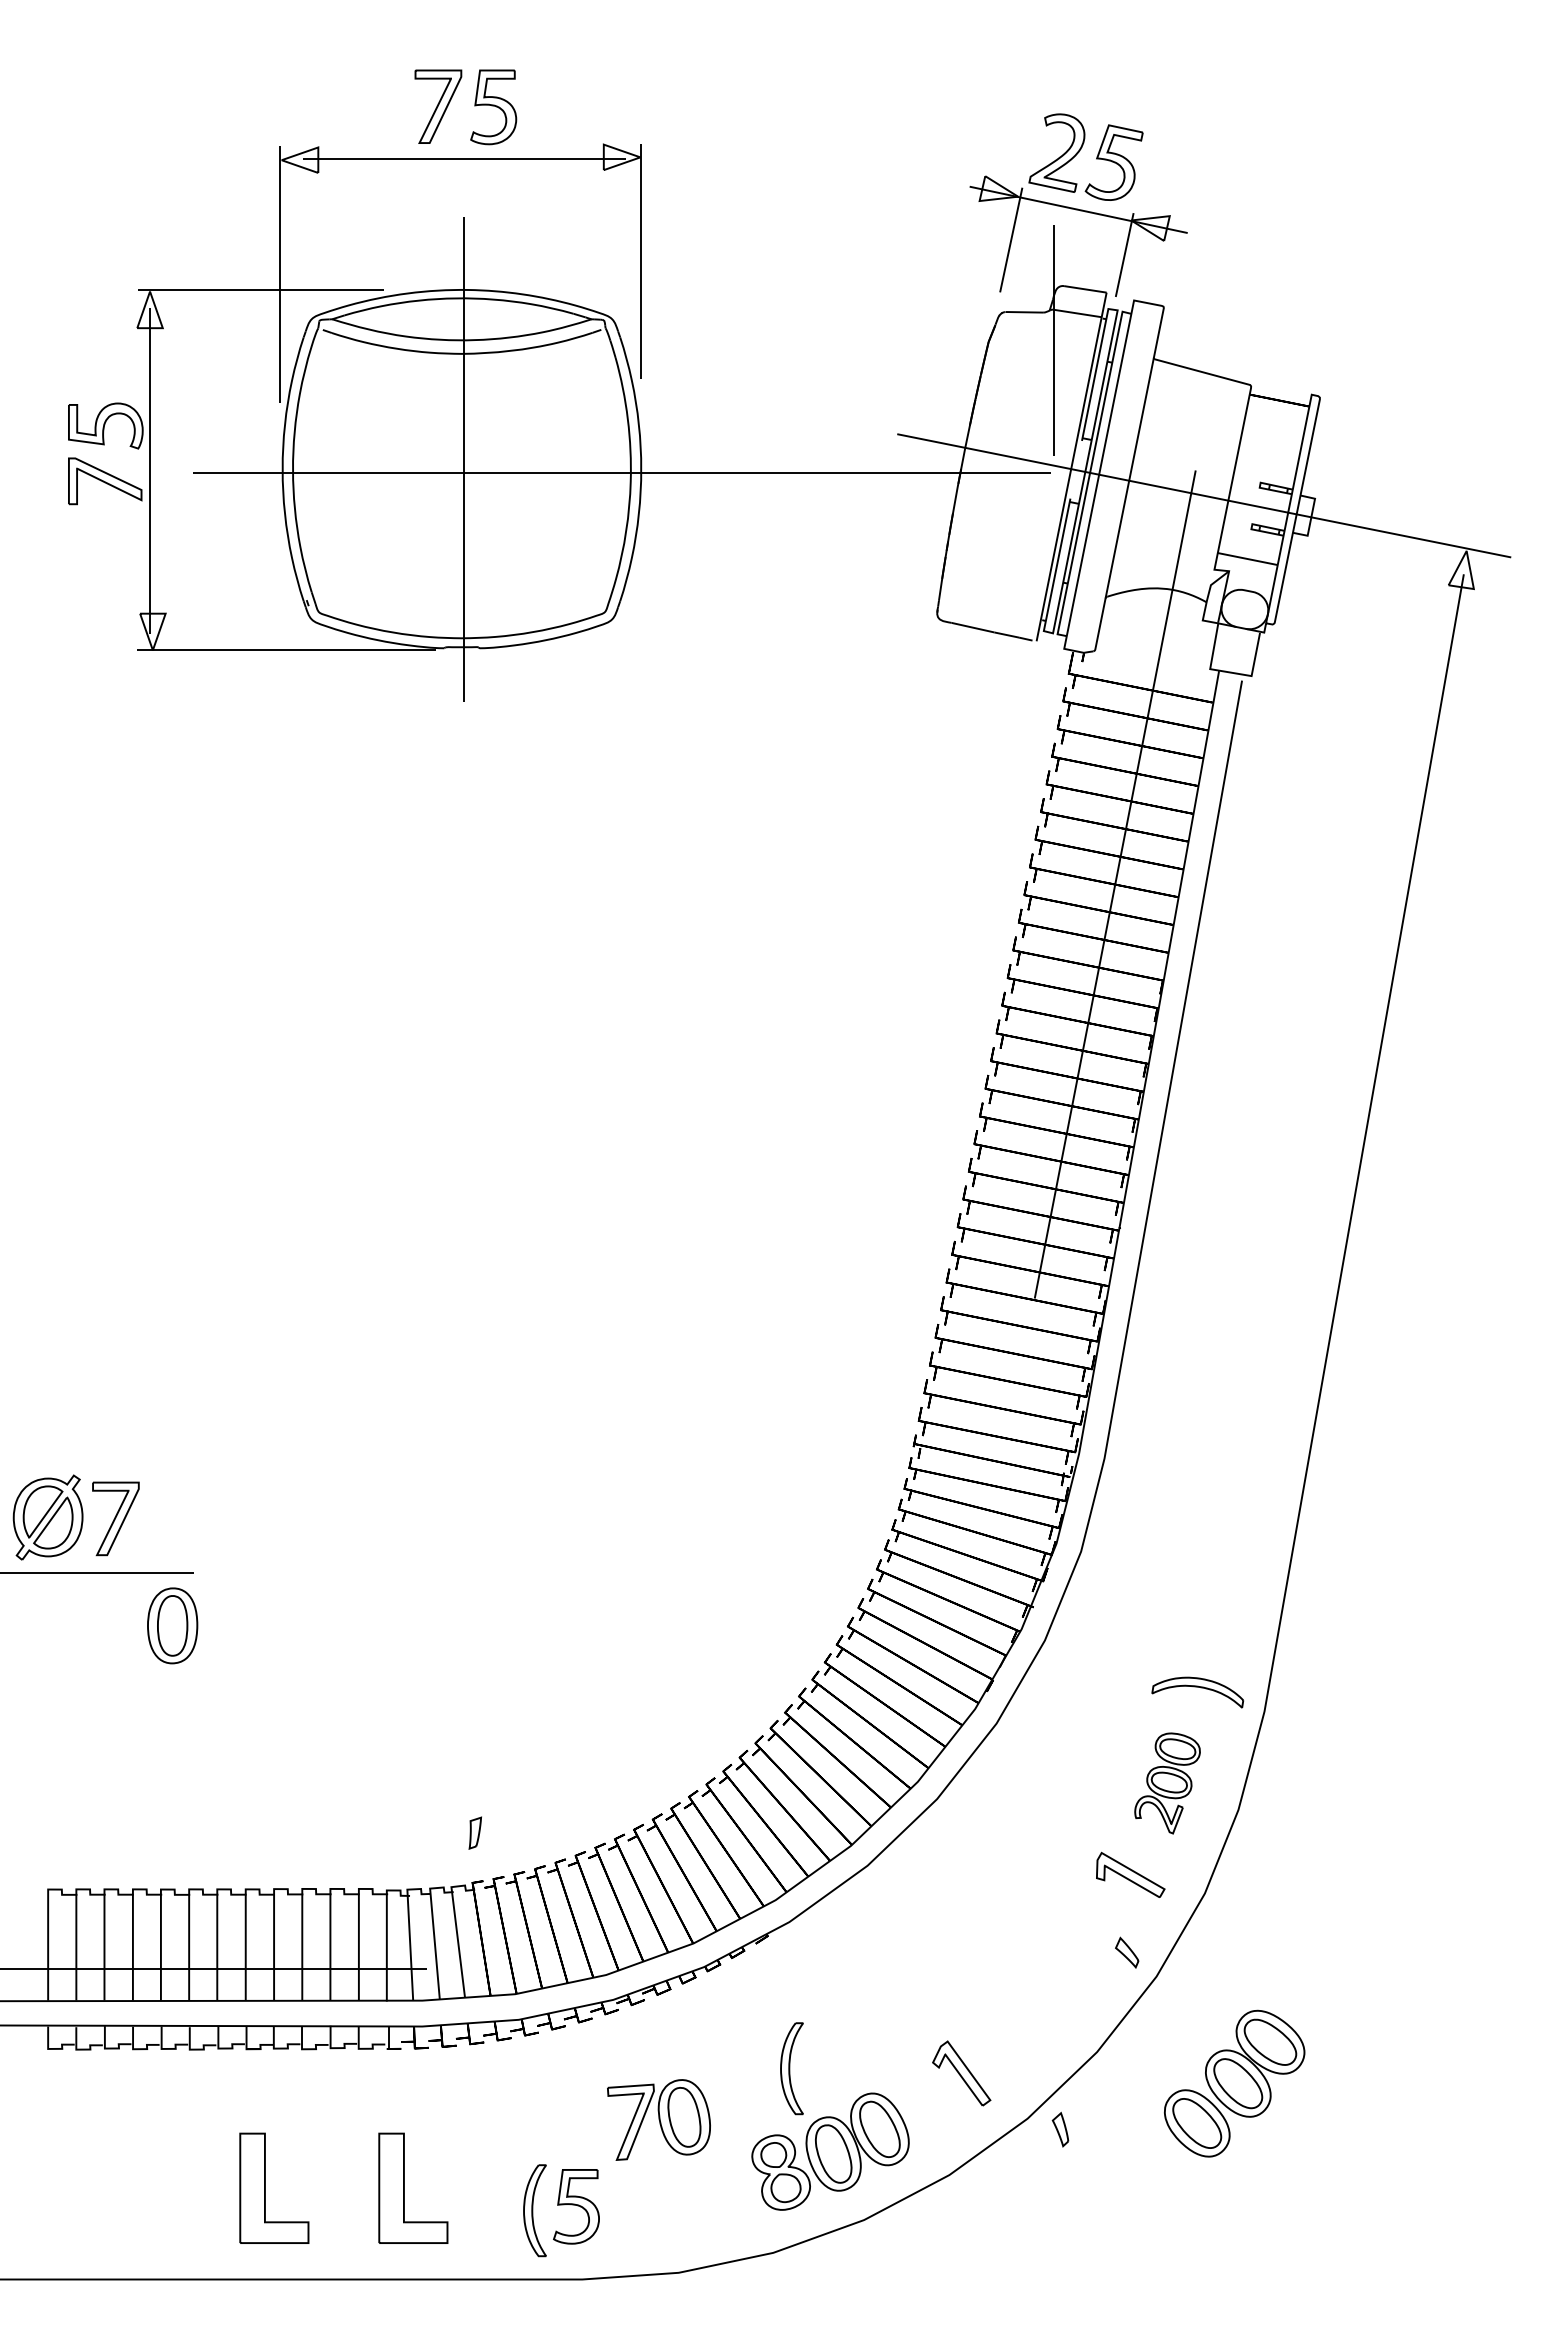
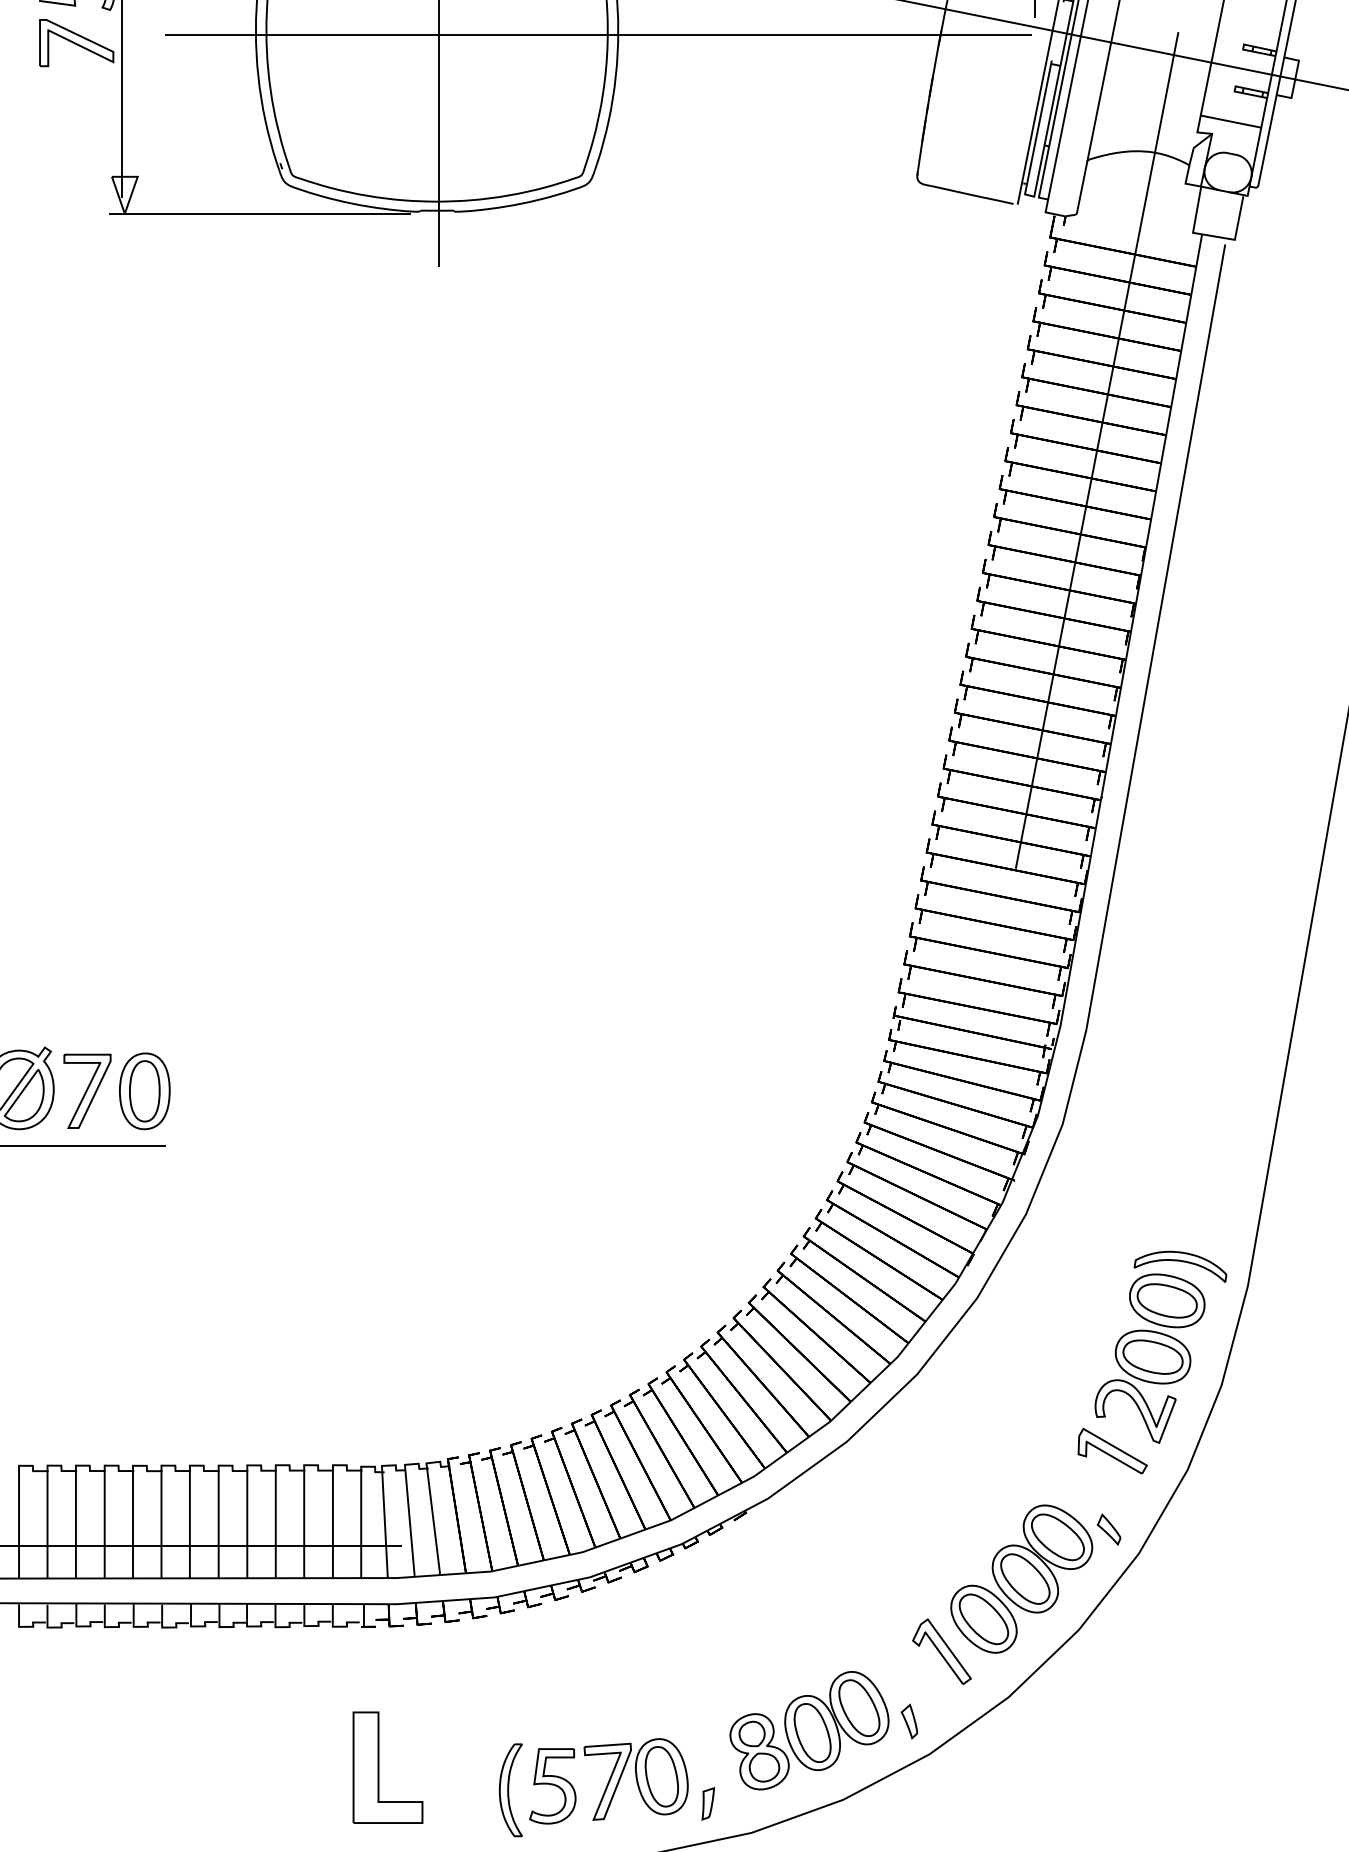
part: (172, 1625) -> (144, 1090), moved
part: (1167, 1783) -> (1149, 1358), size x1.67
part: (474, 1832) -> (707, 1803), moved
part: (791, 2068) -> (770, 1646), removed
part: (1234, 2083) -> (1021, 1578), moved
part: (658, 2119) -> (635, 1778), moved
part: (1060, 2129) -> (909, 1721), moved
part: (265, 2187) -> (238, 1766), removed

